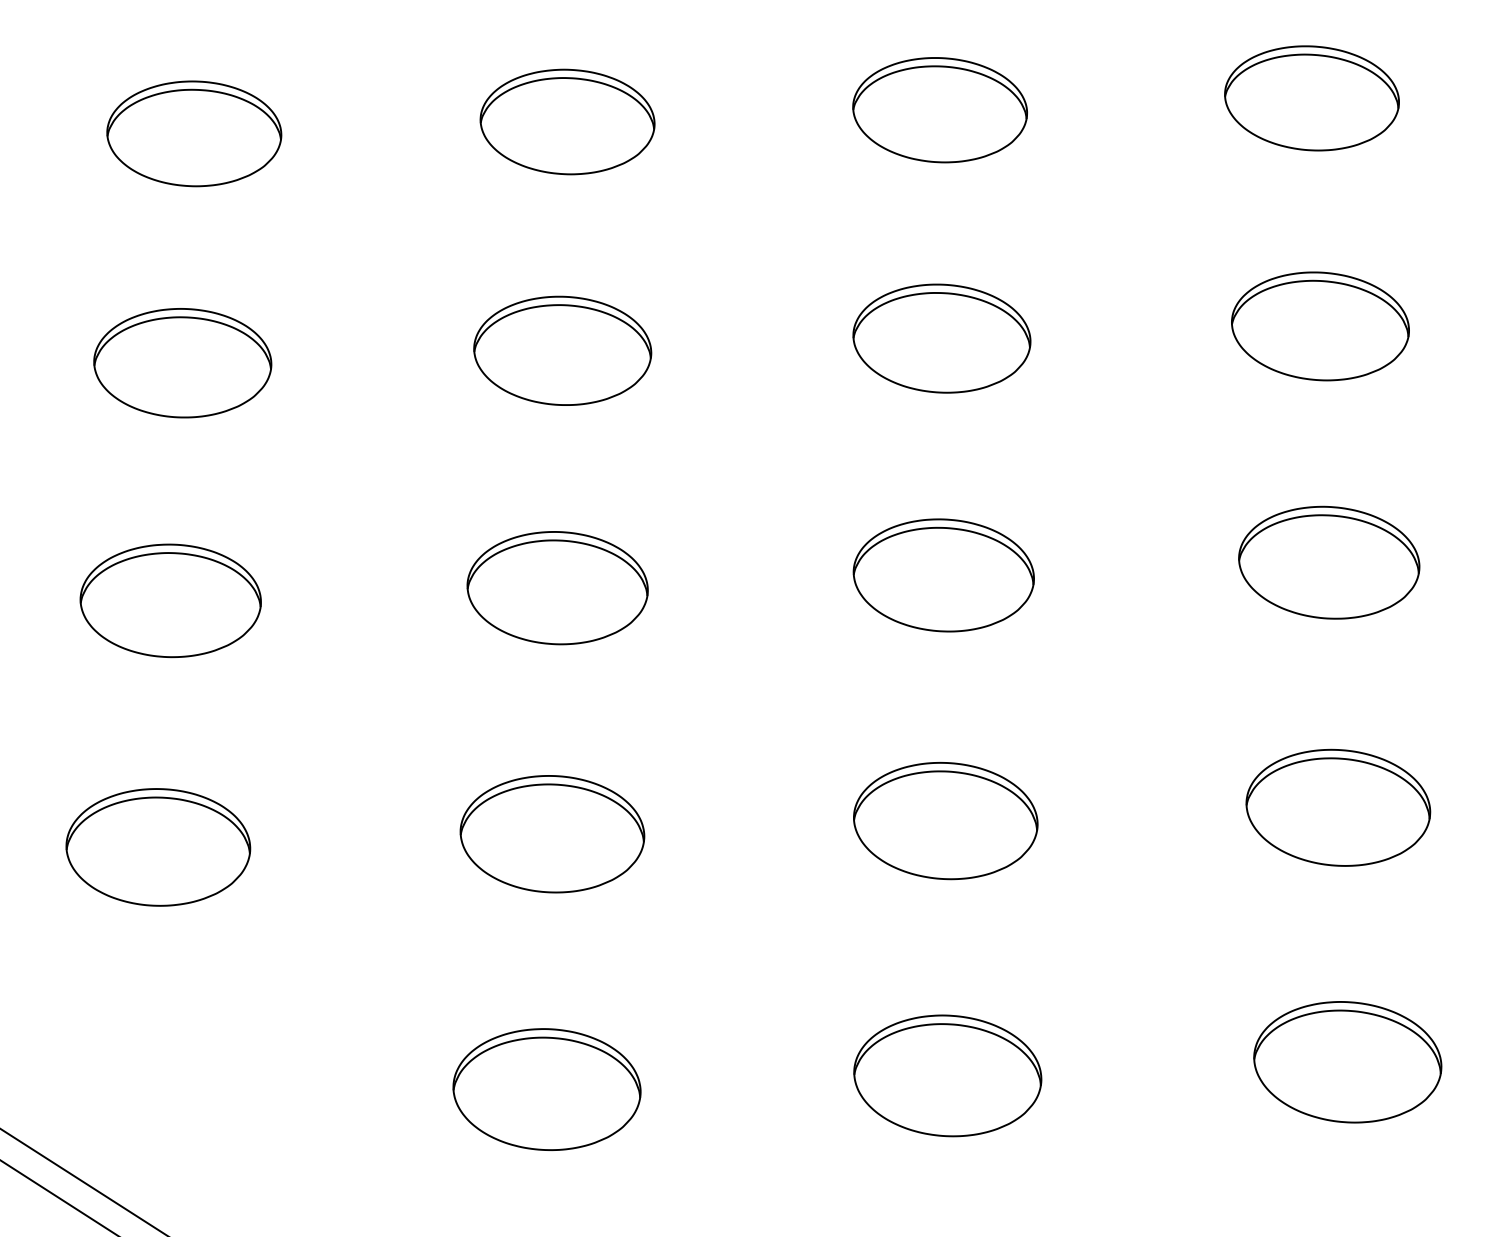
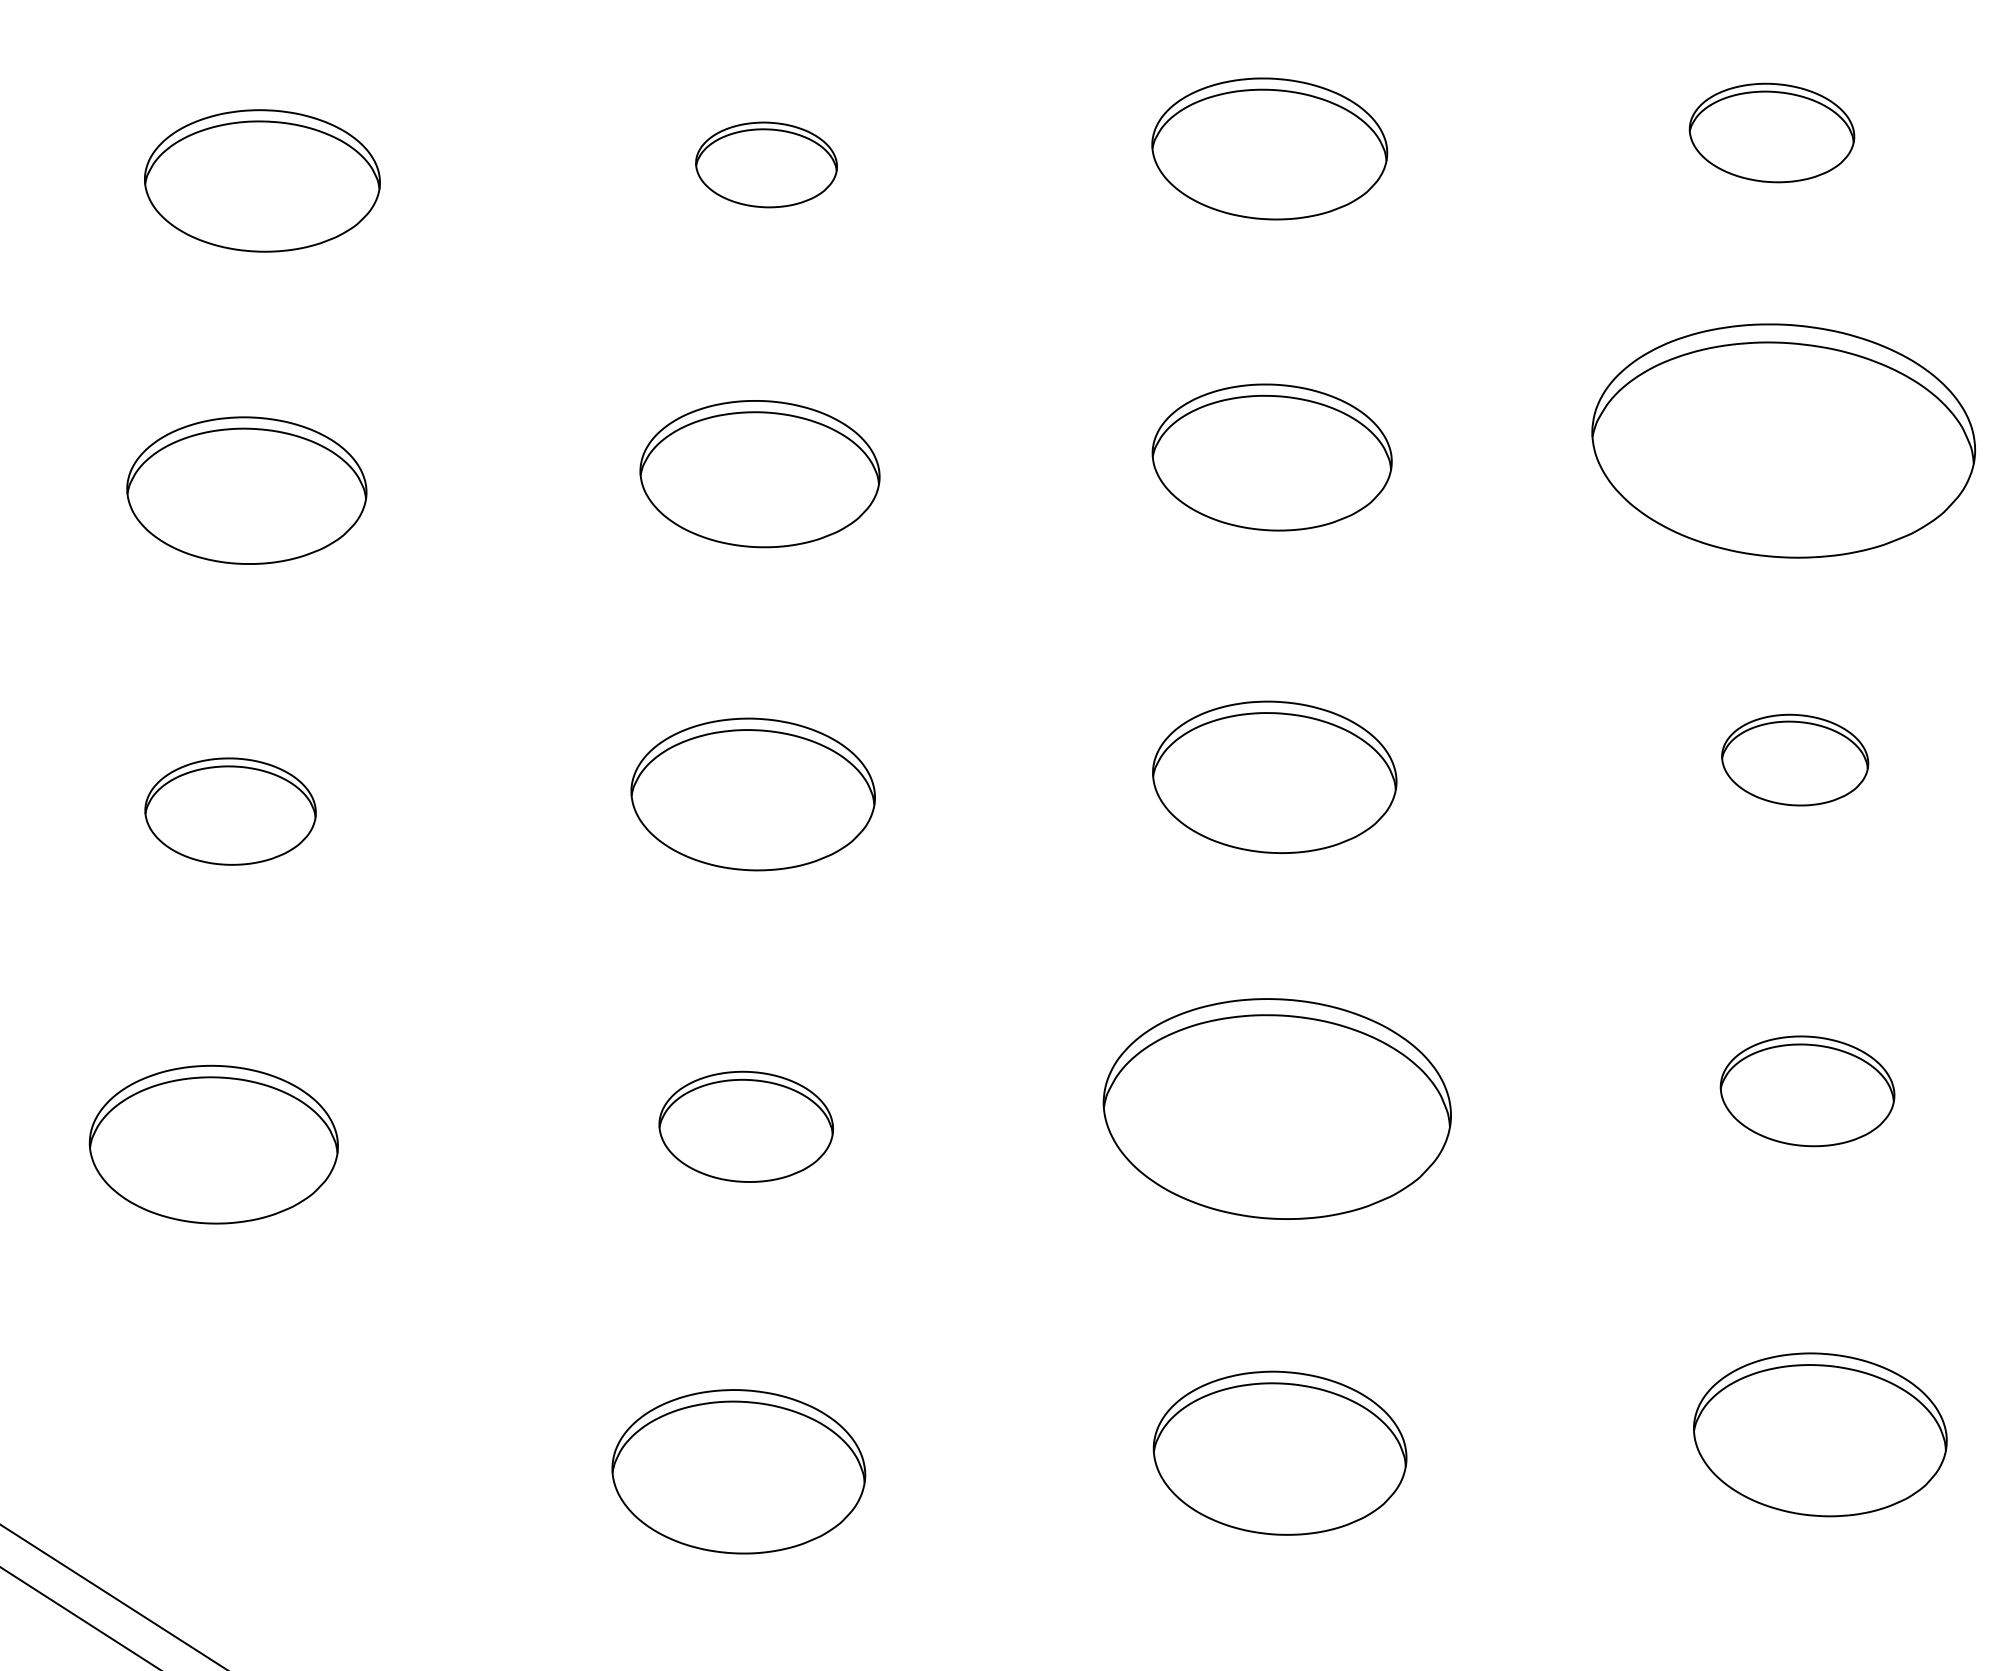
part: (1311, 97) -> (1771, 132), size x0.7
part: (567, 121) -> (766, 164), size x0.6
part: (1319, 326) -> (1782, 440), size x1.6
part: (1328, 562) -> (1794, 759), size x0.6
part: (170, 600) -> (230, 811), size x0.7
part: (1338, 808) -> (1807, 1091), size x0.7
part: (945, 820) -> (1277, 1108), size x1.4
part: (552, 833) -> (746, 1126), size x0.7

